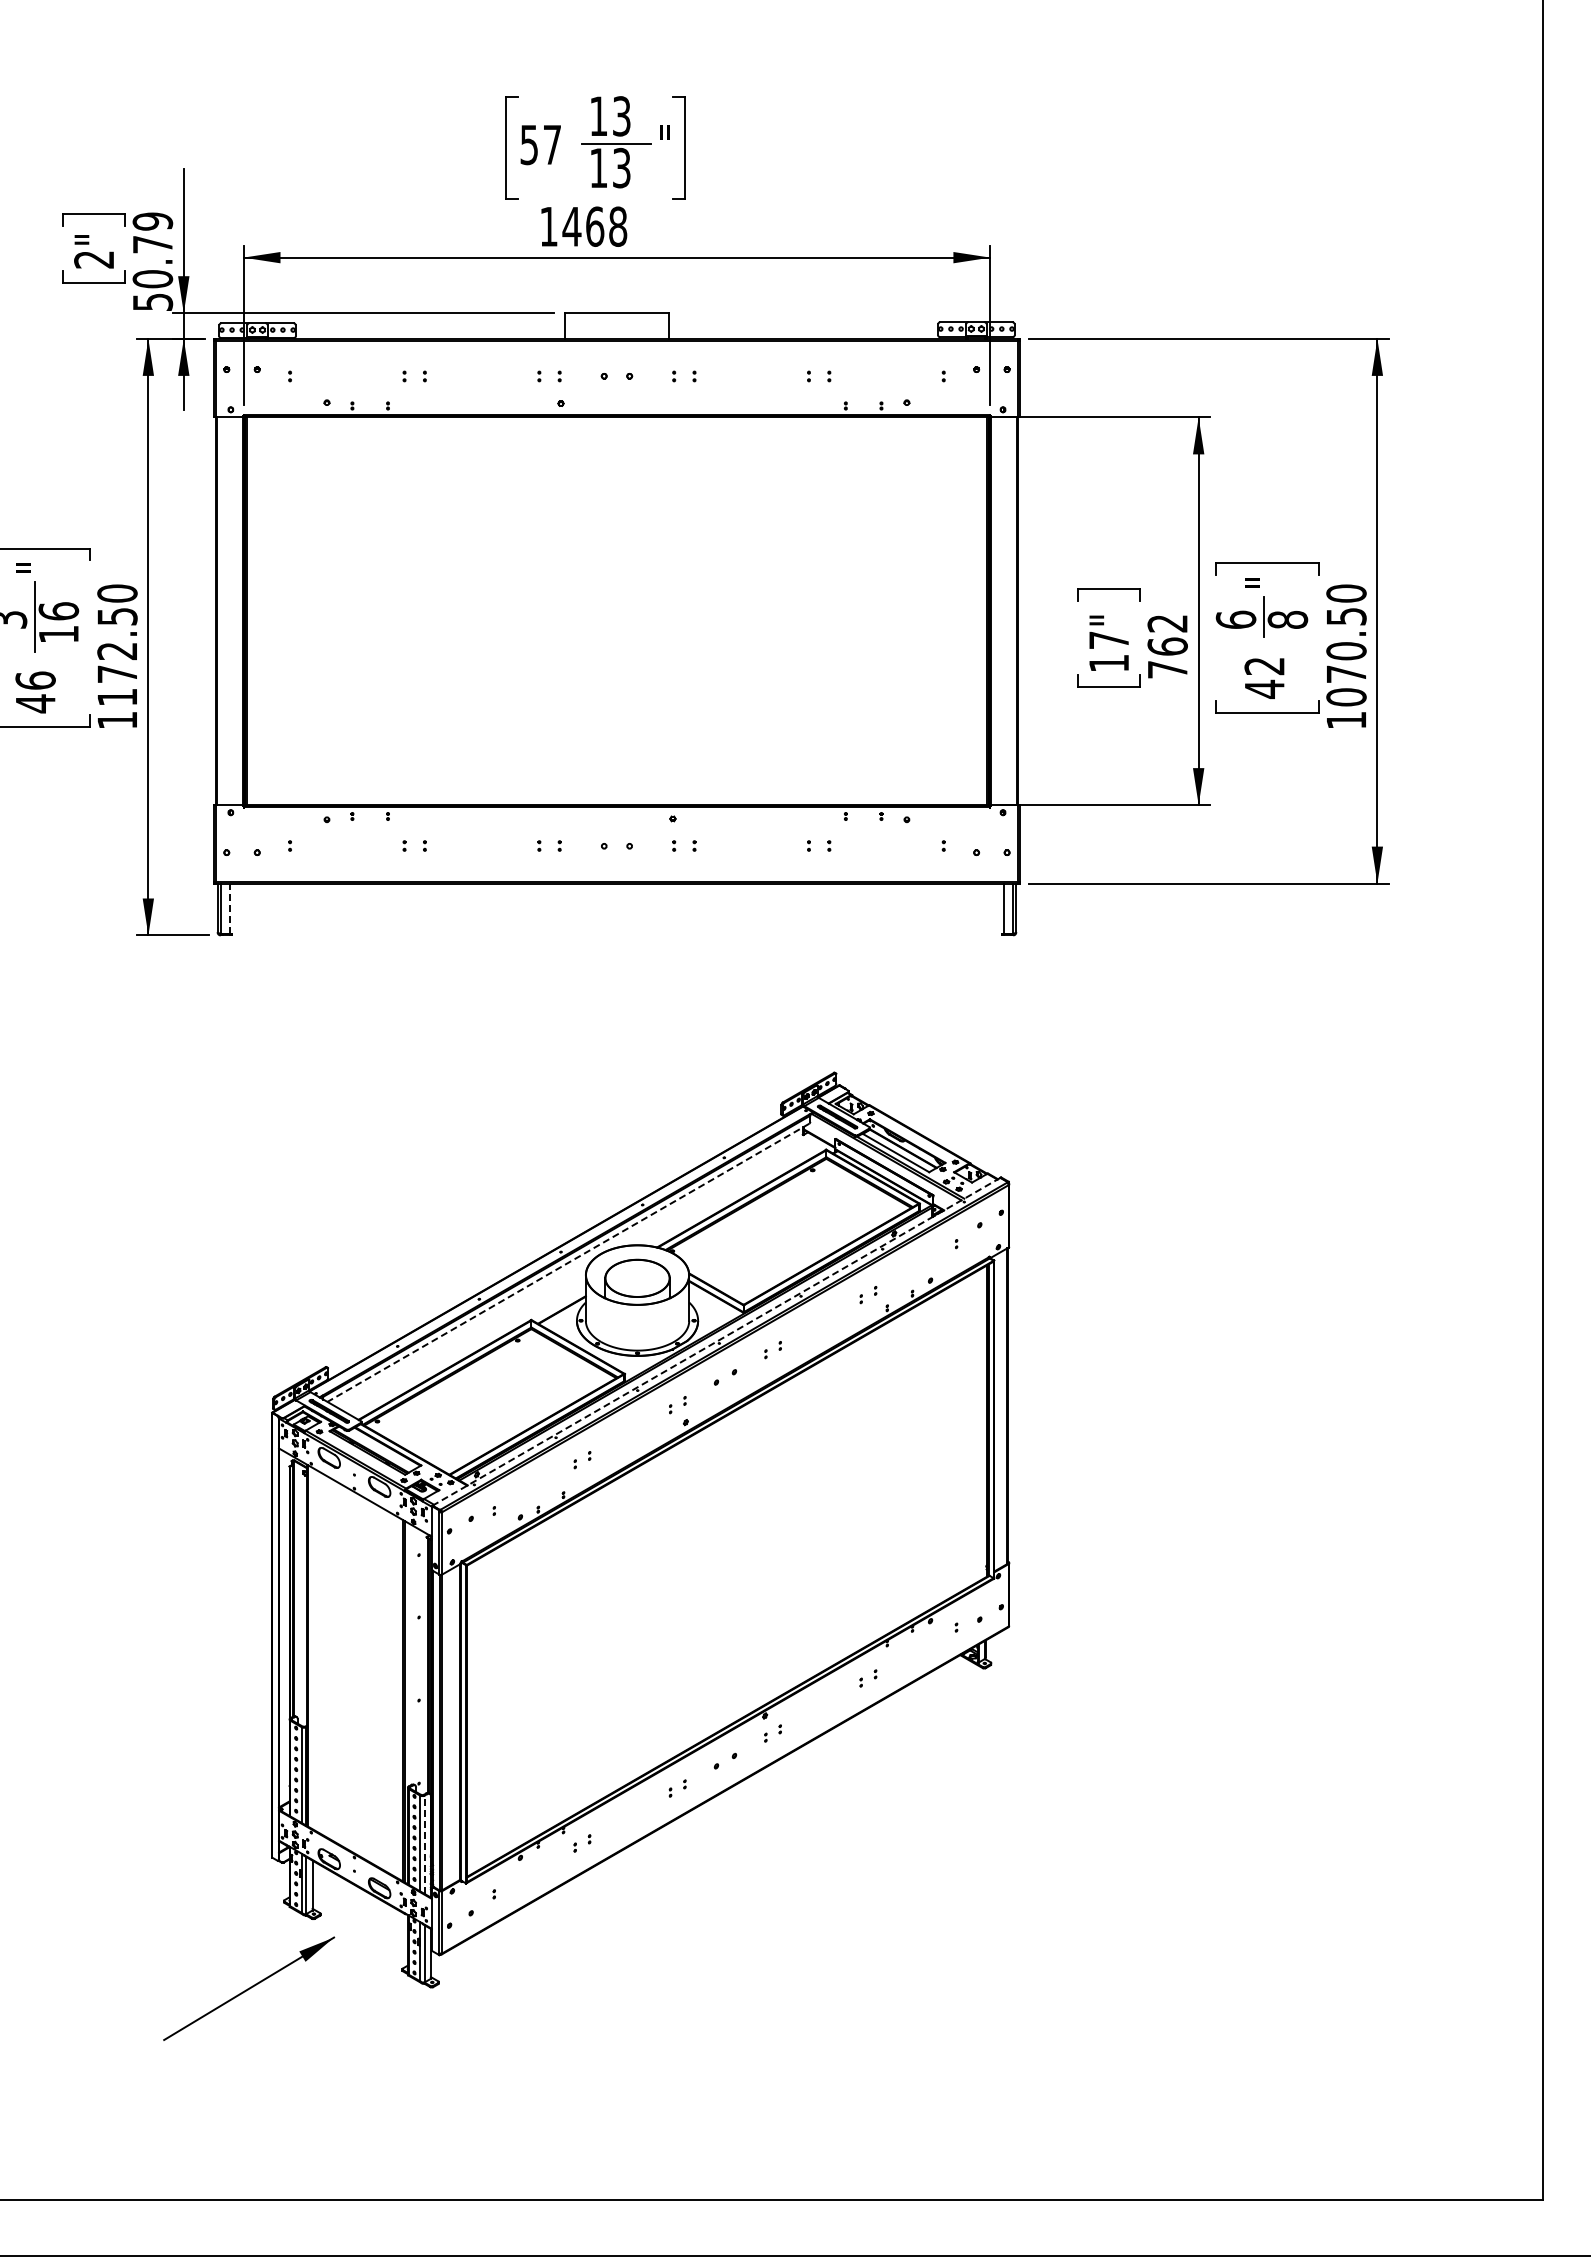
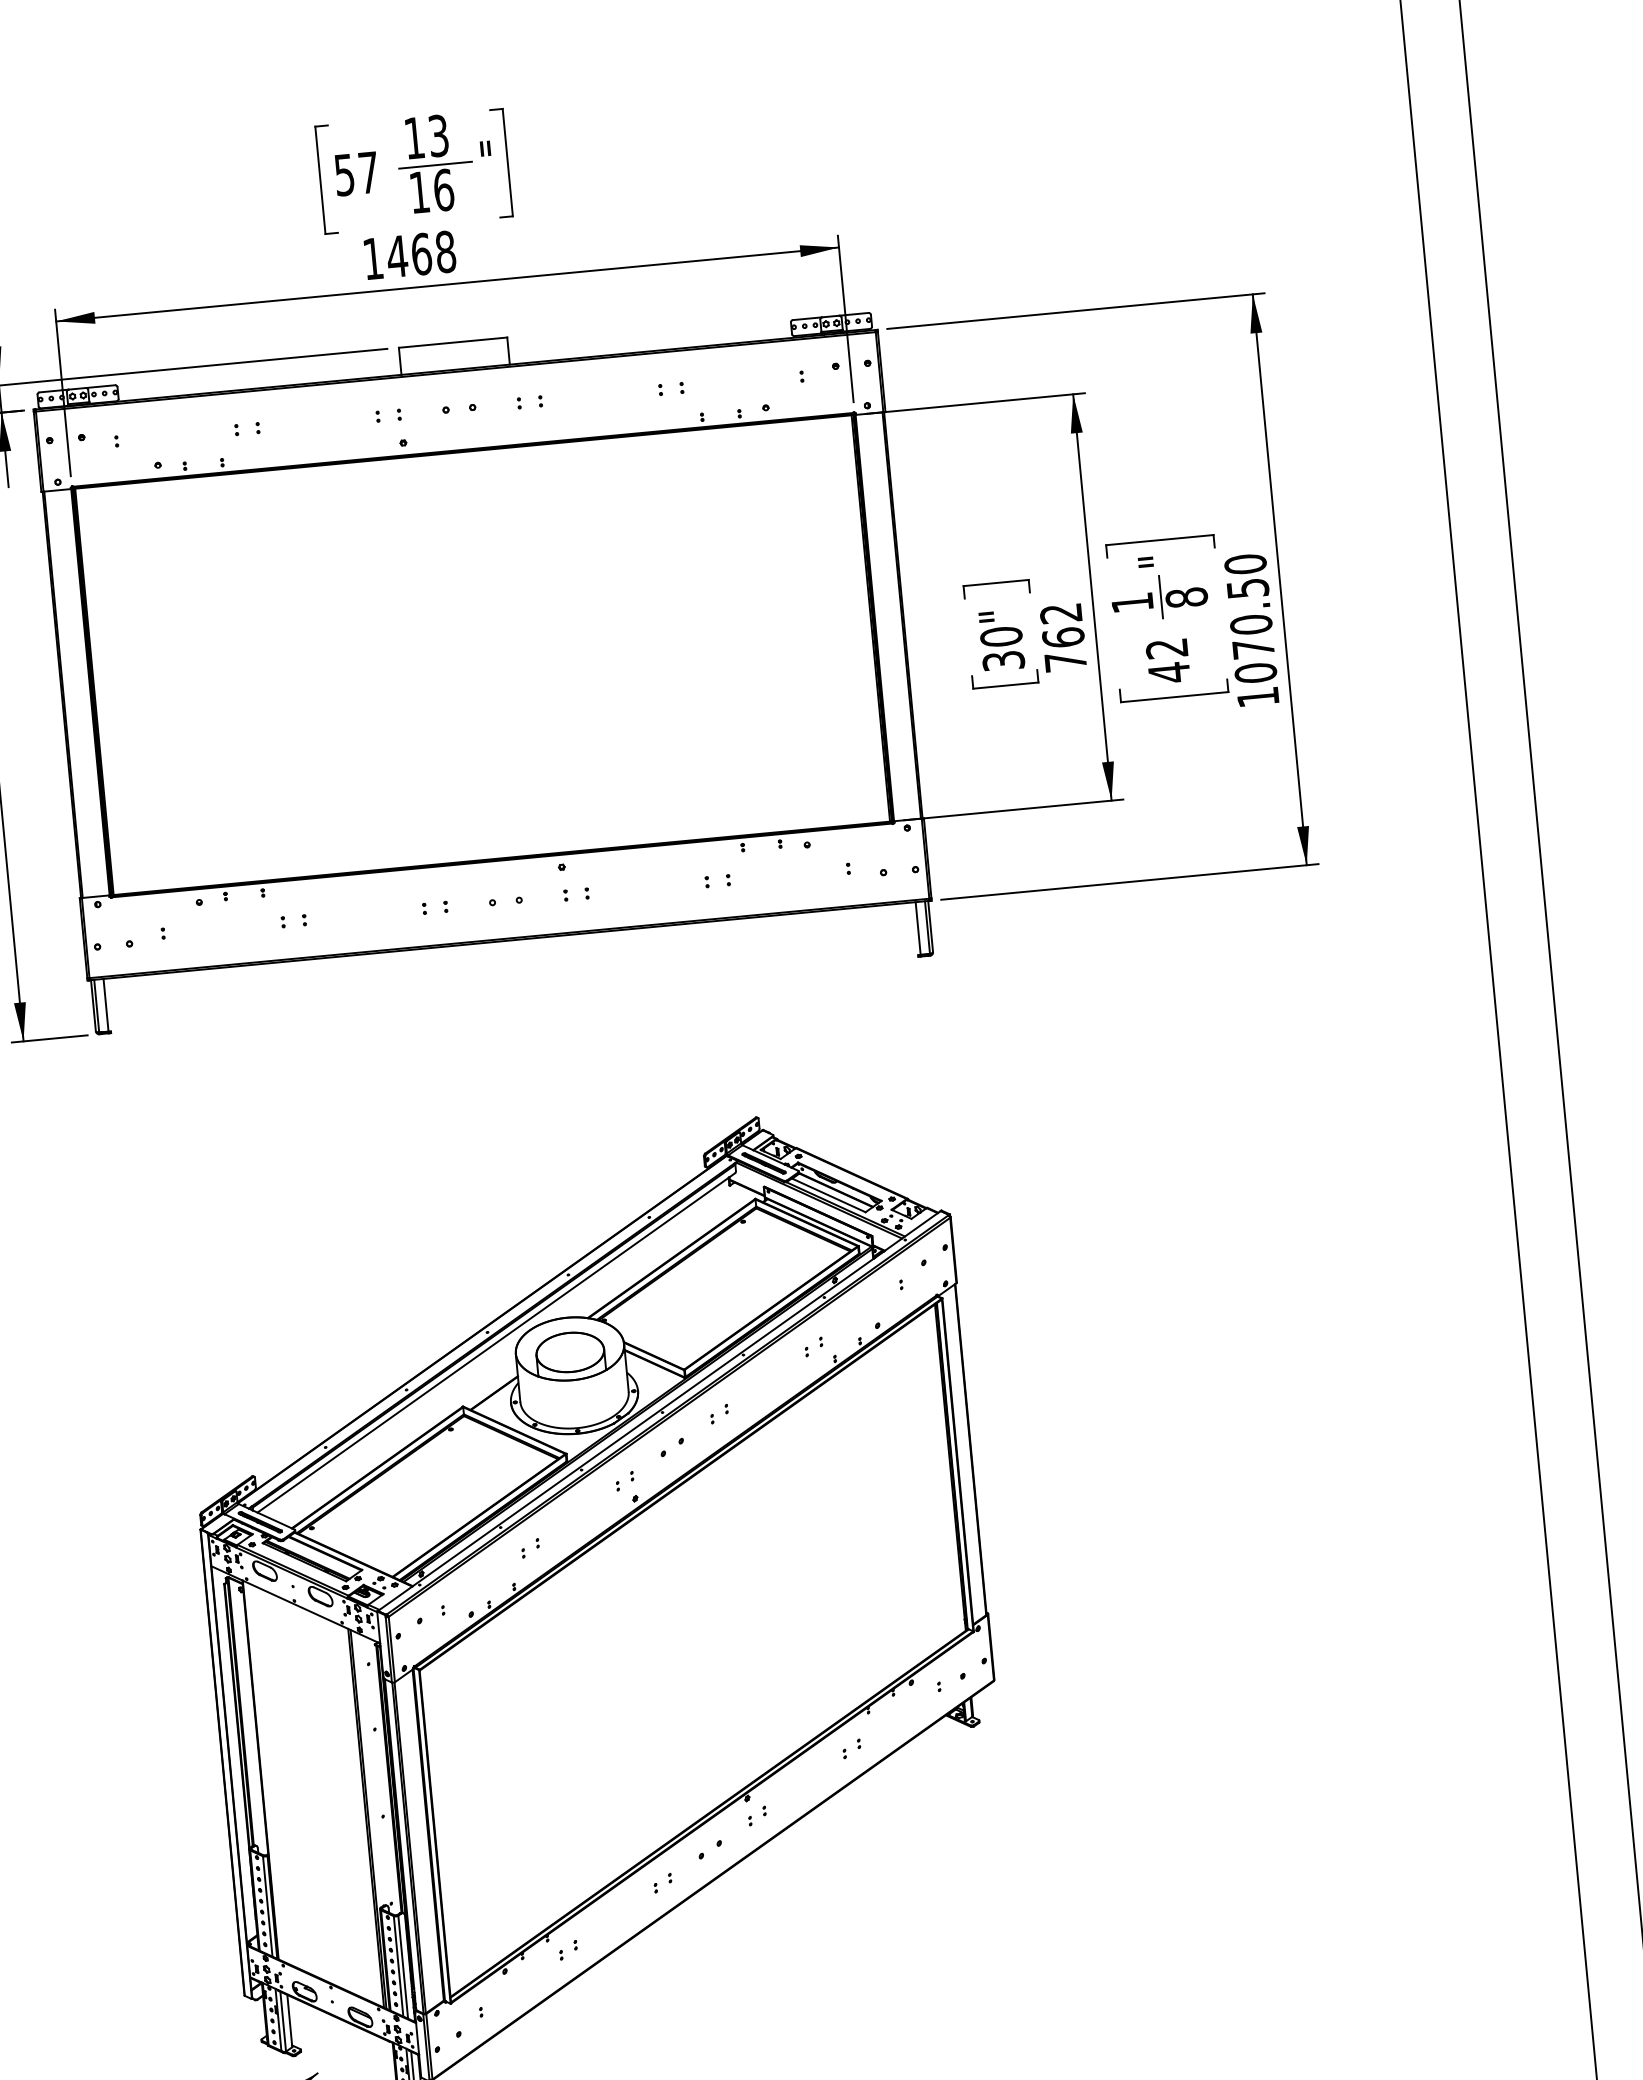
text: (622, 167) -> (444, 189), 13 -> 16
text: (1235, 619) -> (1131, 602), 6 -> 1
text: (1108, 651) -> (1001, 648), 17" -> 30"
line: (229, 908) -> (105, 1005), dashed -> solid
line: (567, 1263) -> (495, 1343), dashed -> solid
line: (716, 1341) -> (659, 1410), dashed -> solid
line: (424, 1844) -> (403, 1966), dashed -> solid

